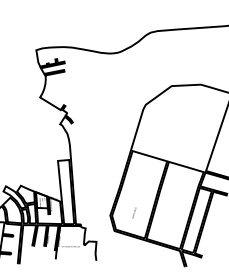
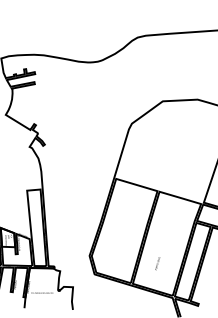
text: (134, 212) -> (157, 262), moved

